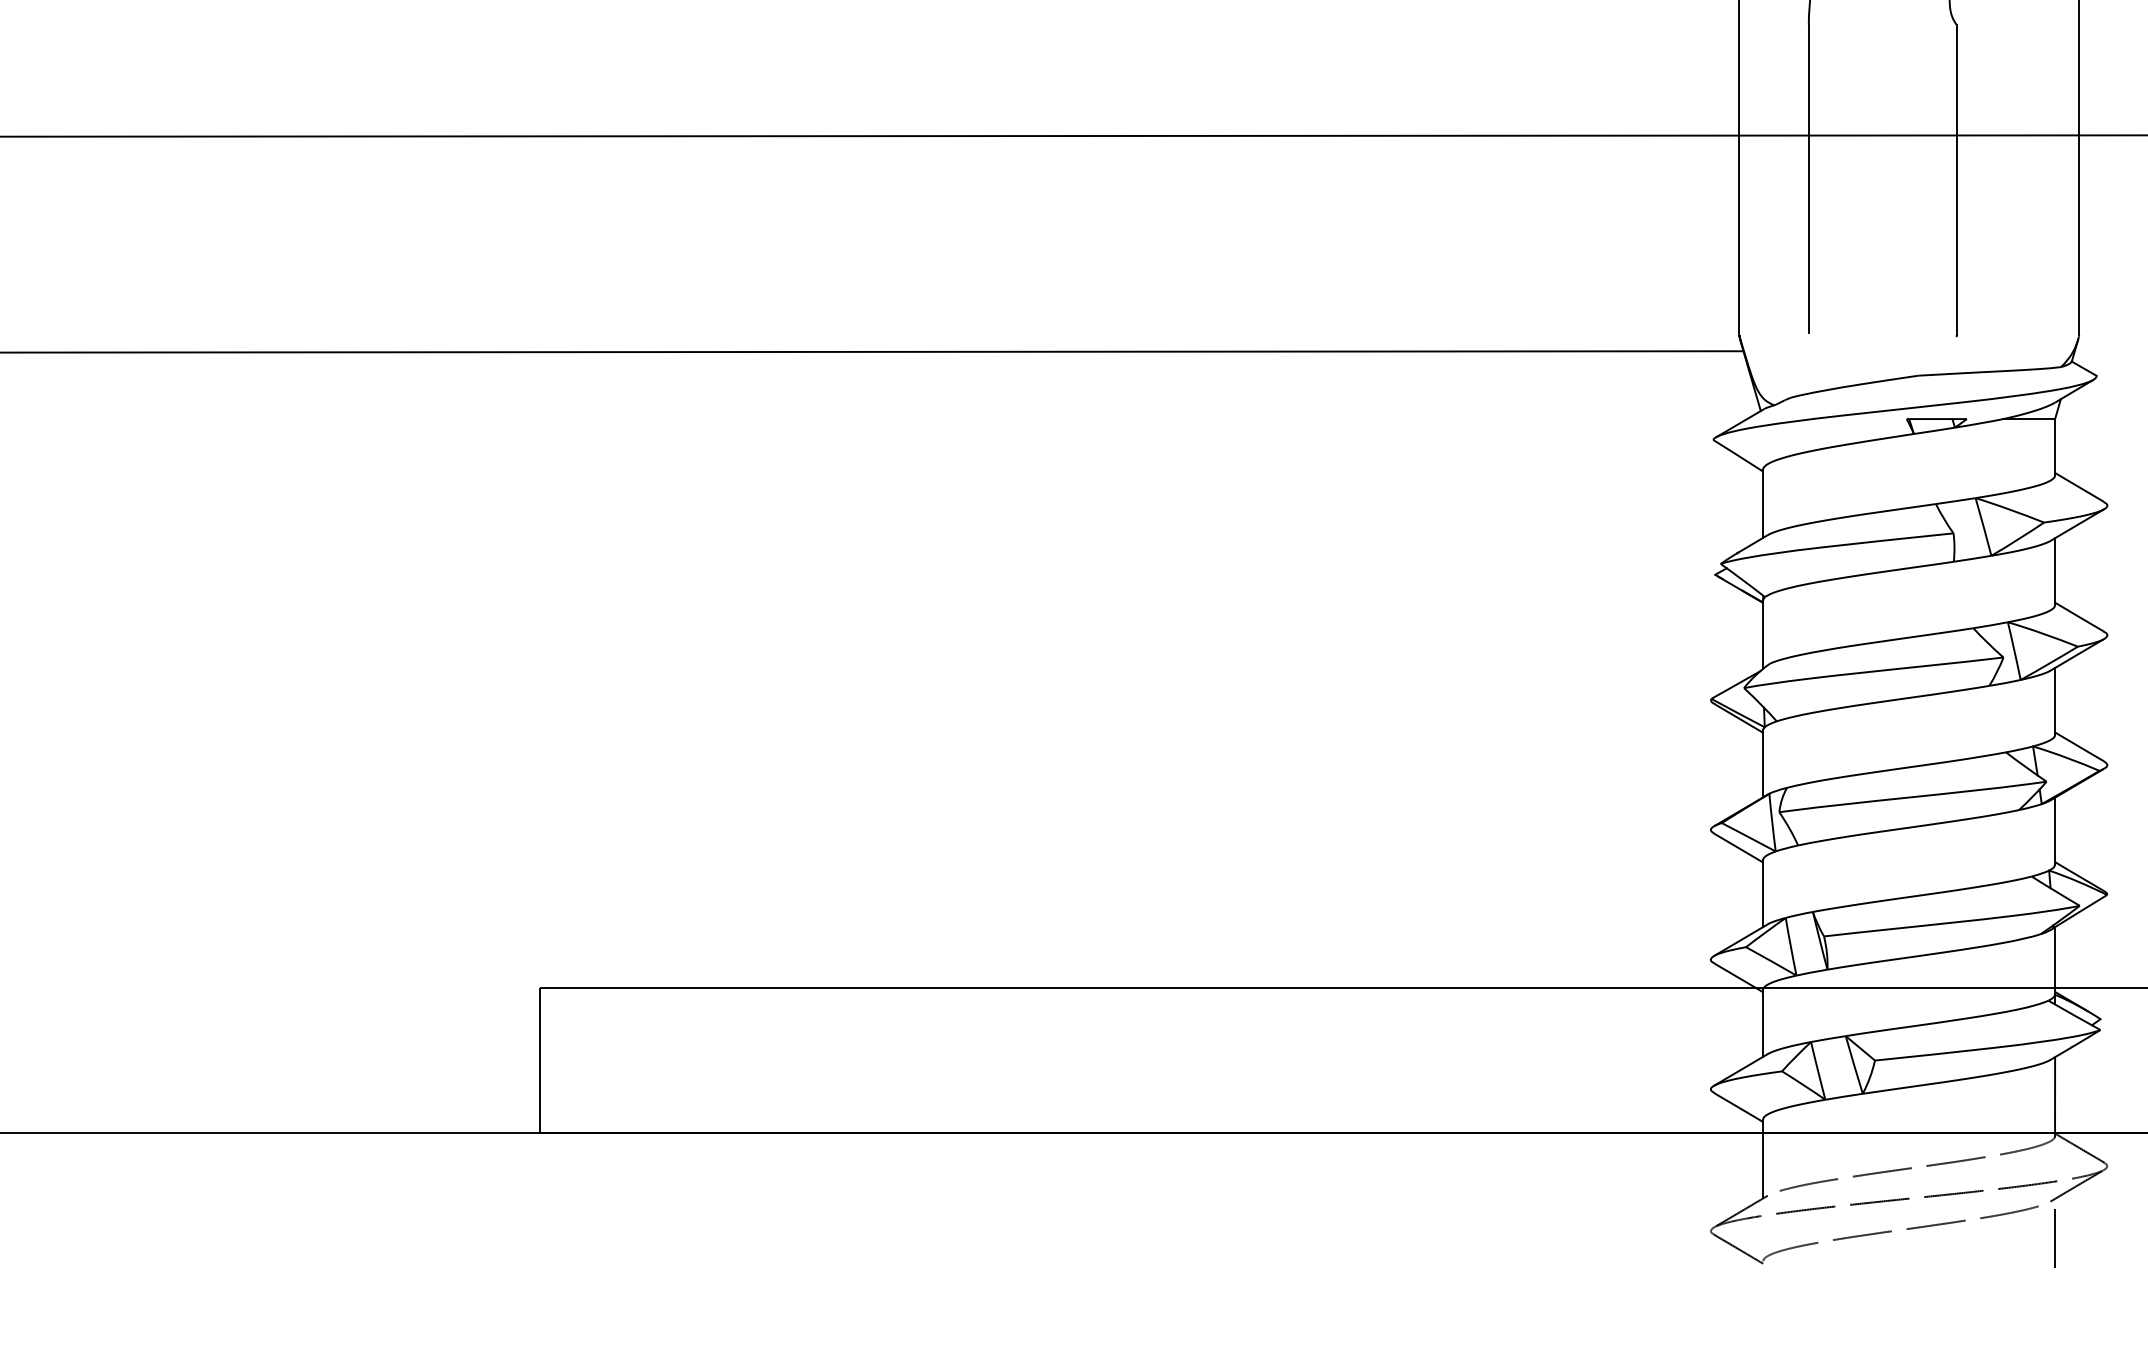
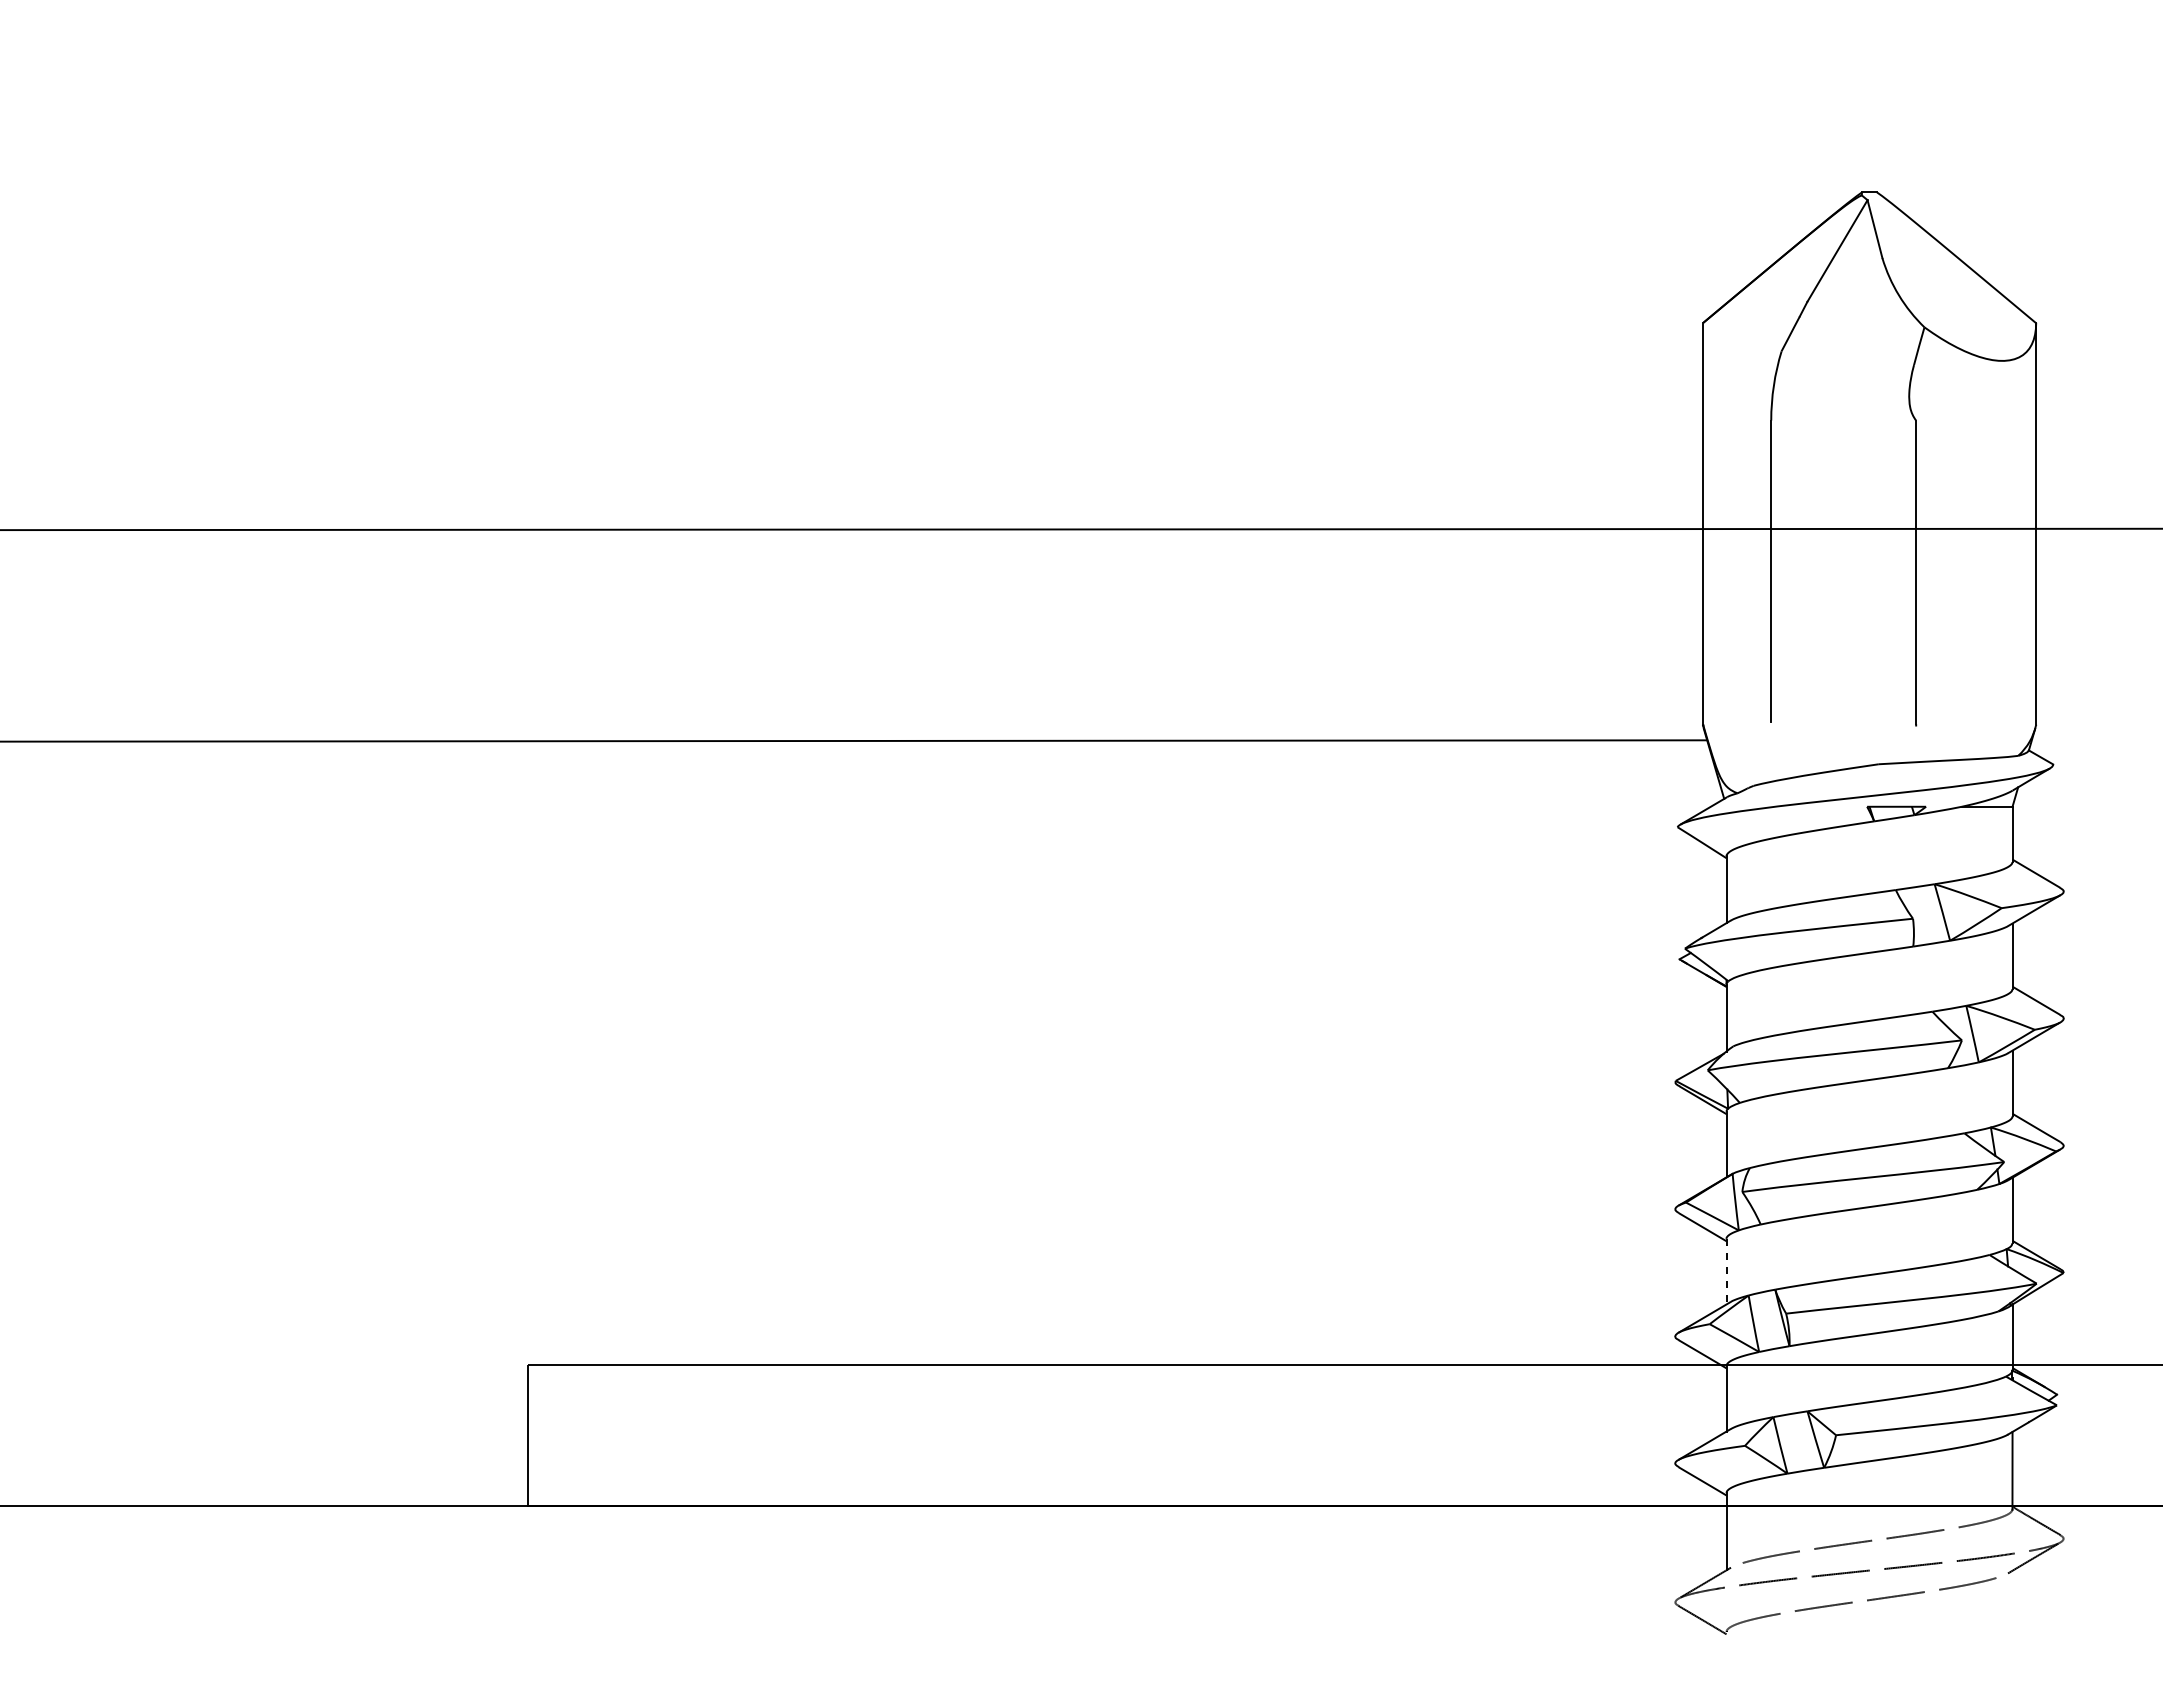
line: (1763, 893) -> (1726, 1271), solid -> dashed
line: (2055, 1238) -> (2012, 1609), removed

